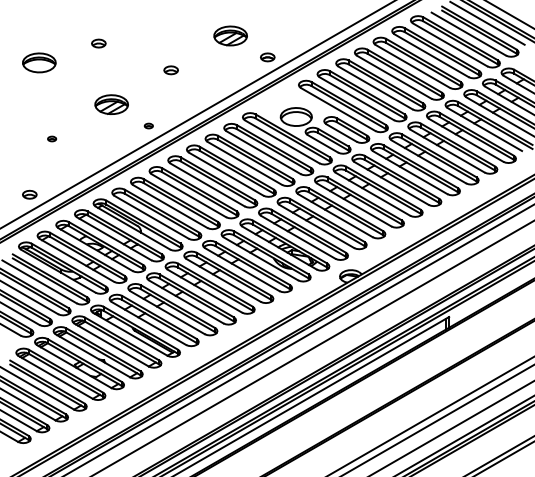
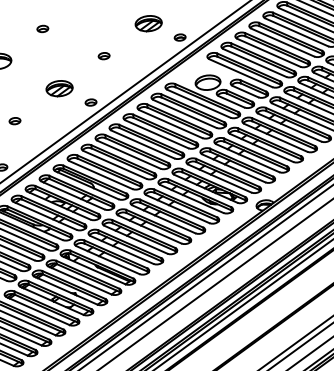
part: (98, 43) -> (42, 28), moved
part: (148, 125) -> (90, 102), size x1.67
part: (51, 138) -> (14, 120), size x1.67

